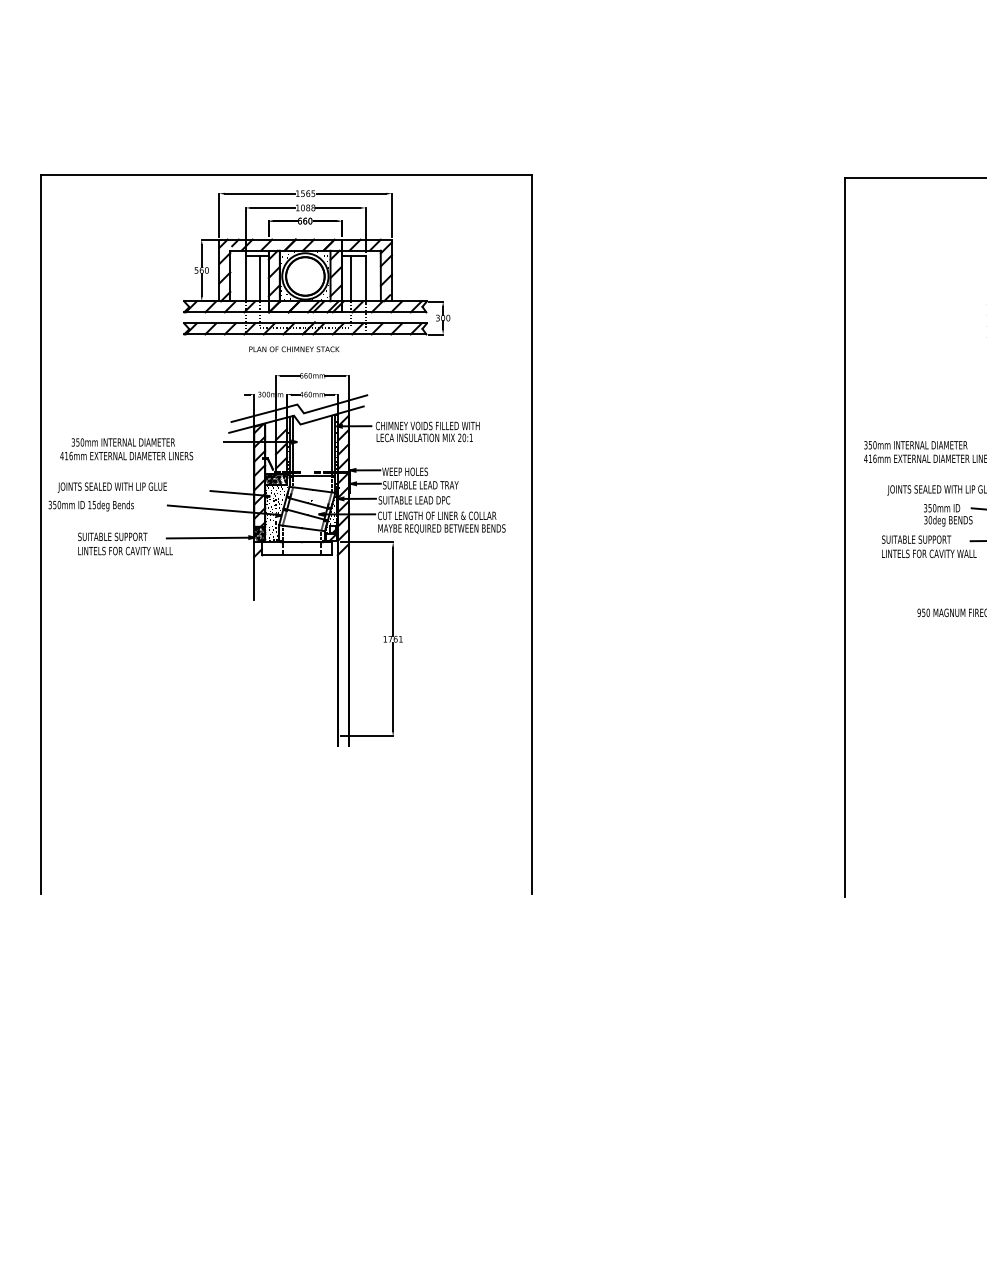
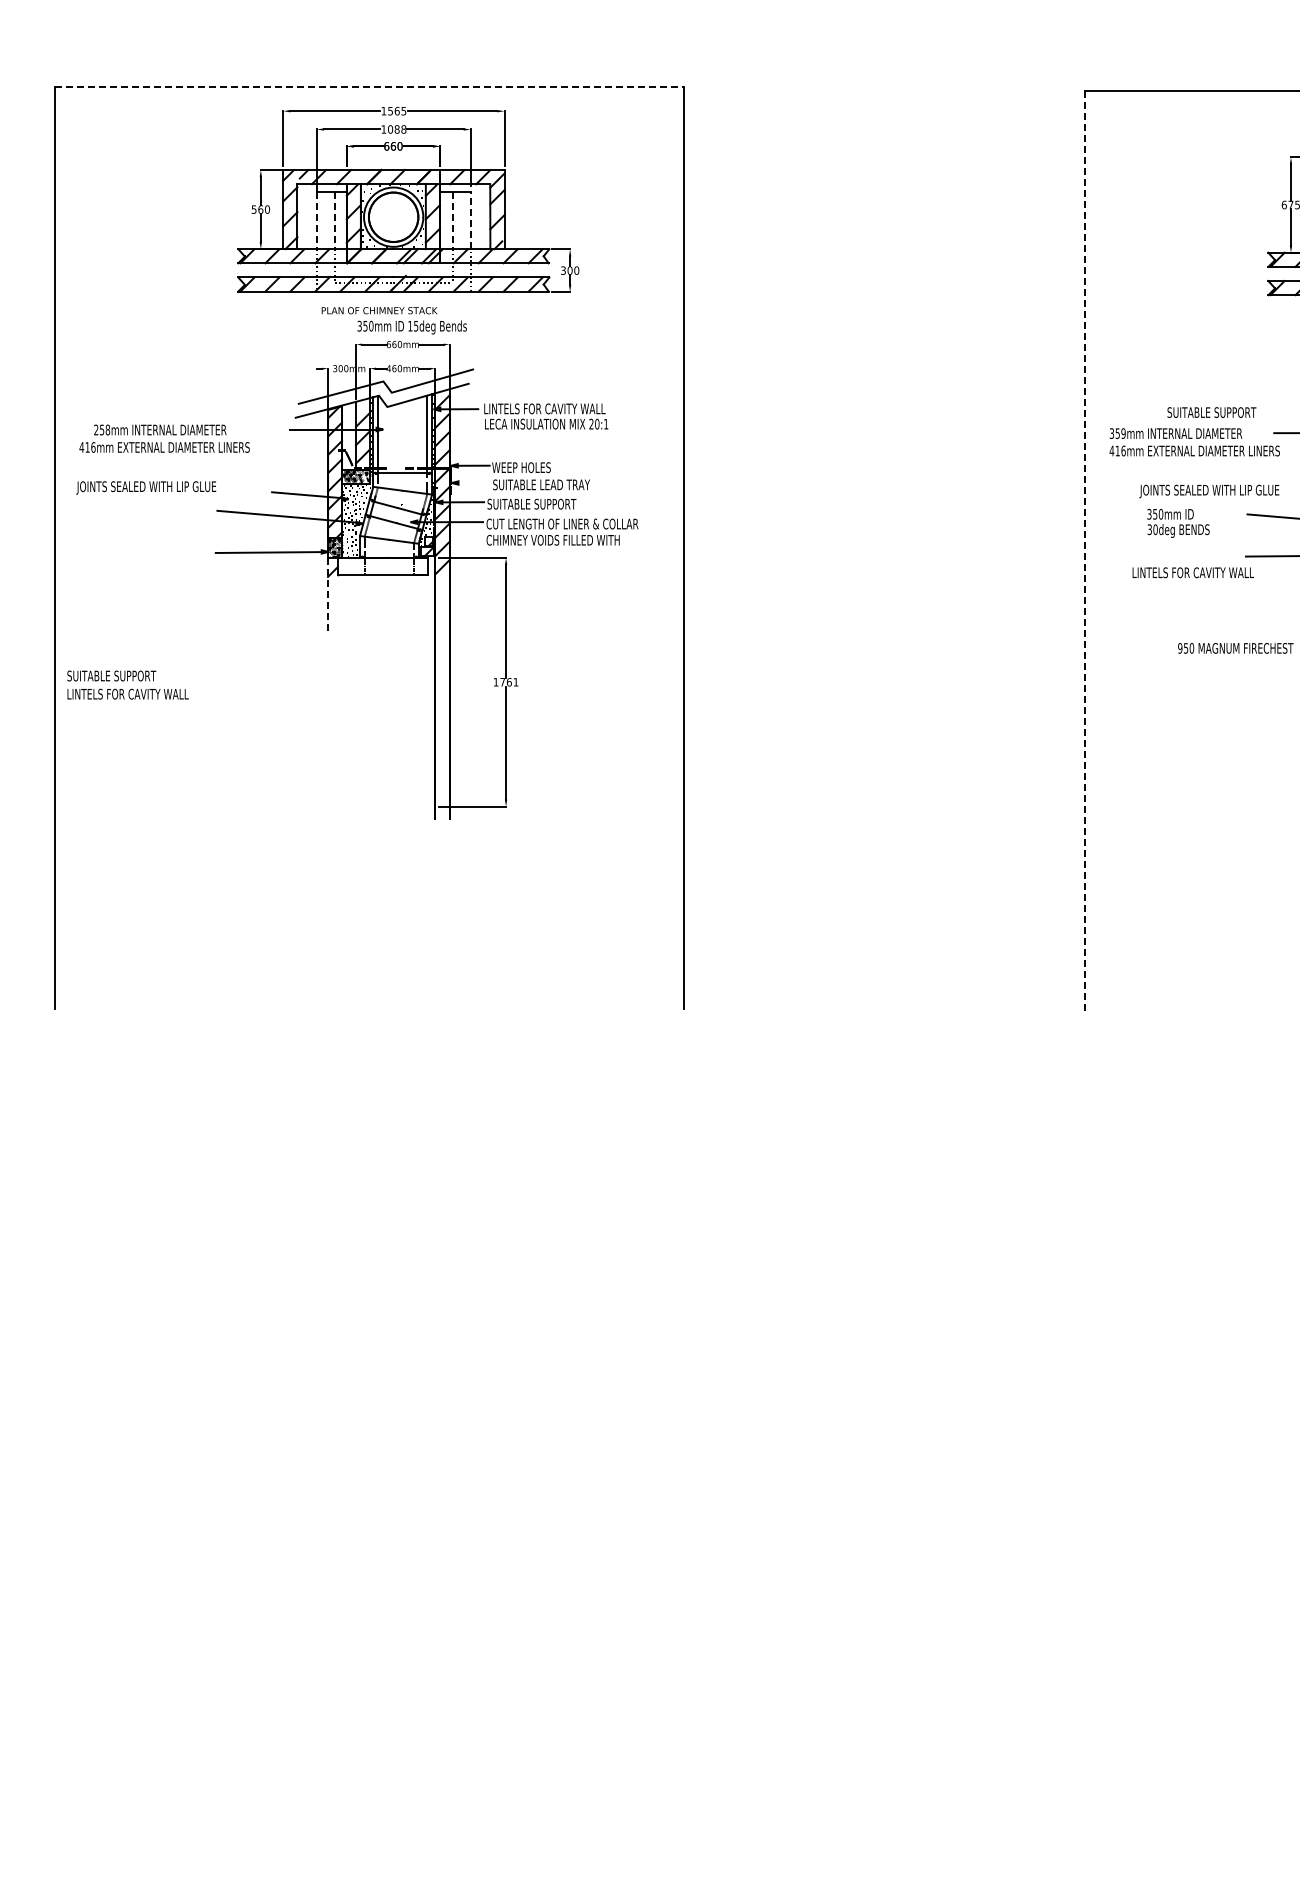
line: (287, 174) -> (370, 86), solid -> dashed
line: (245, 278) -> (317, 220), solid -> dashed
line: (260, 278) -> (335, 220), solid -> dashed
line: (351, 278) -> (452, 220), solid -> dashed
line: (365, 278) -> (470, 220), solid -> dashed
text: (427, 425) -> (550, 408), CHIMNEY VOIDS FILLED WITH -> LINTELS FOR CAVITY WALL
text: (78, 442) -> (102, 430), 350mm -> 258mm
text: (874, 445) -> (1123, 433), 350mm -> 359mm
line: (368, 483) -> (474, 482), removed
text: (432, 499) -> (556, 503), SUITABLE LEAD DPC -> SUITABLE SUPPORT
text: (90, 506) -> (411, 327), moved
text: (948, 515) -> (1178, 523), moved
text: (441, 528) -> (568, 540), MAYBE REQUIRED BETWEEN BENDS -> CHIMNEY VOIDS FILLED WITH
line: (845, 537) -> (1085, 551), solid -> dashed
text: (916, 539) -> (1211, 412), moved
text: (125, 543) -> (127, 684), moved
line: (254, 571) -> (328, 595), solid -> dashed

